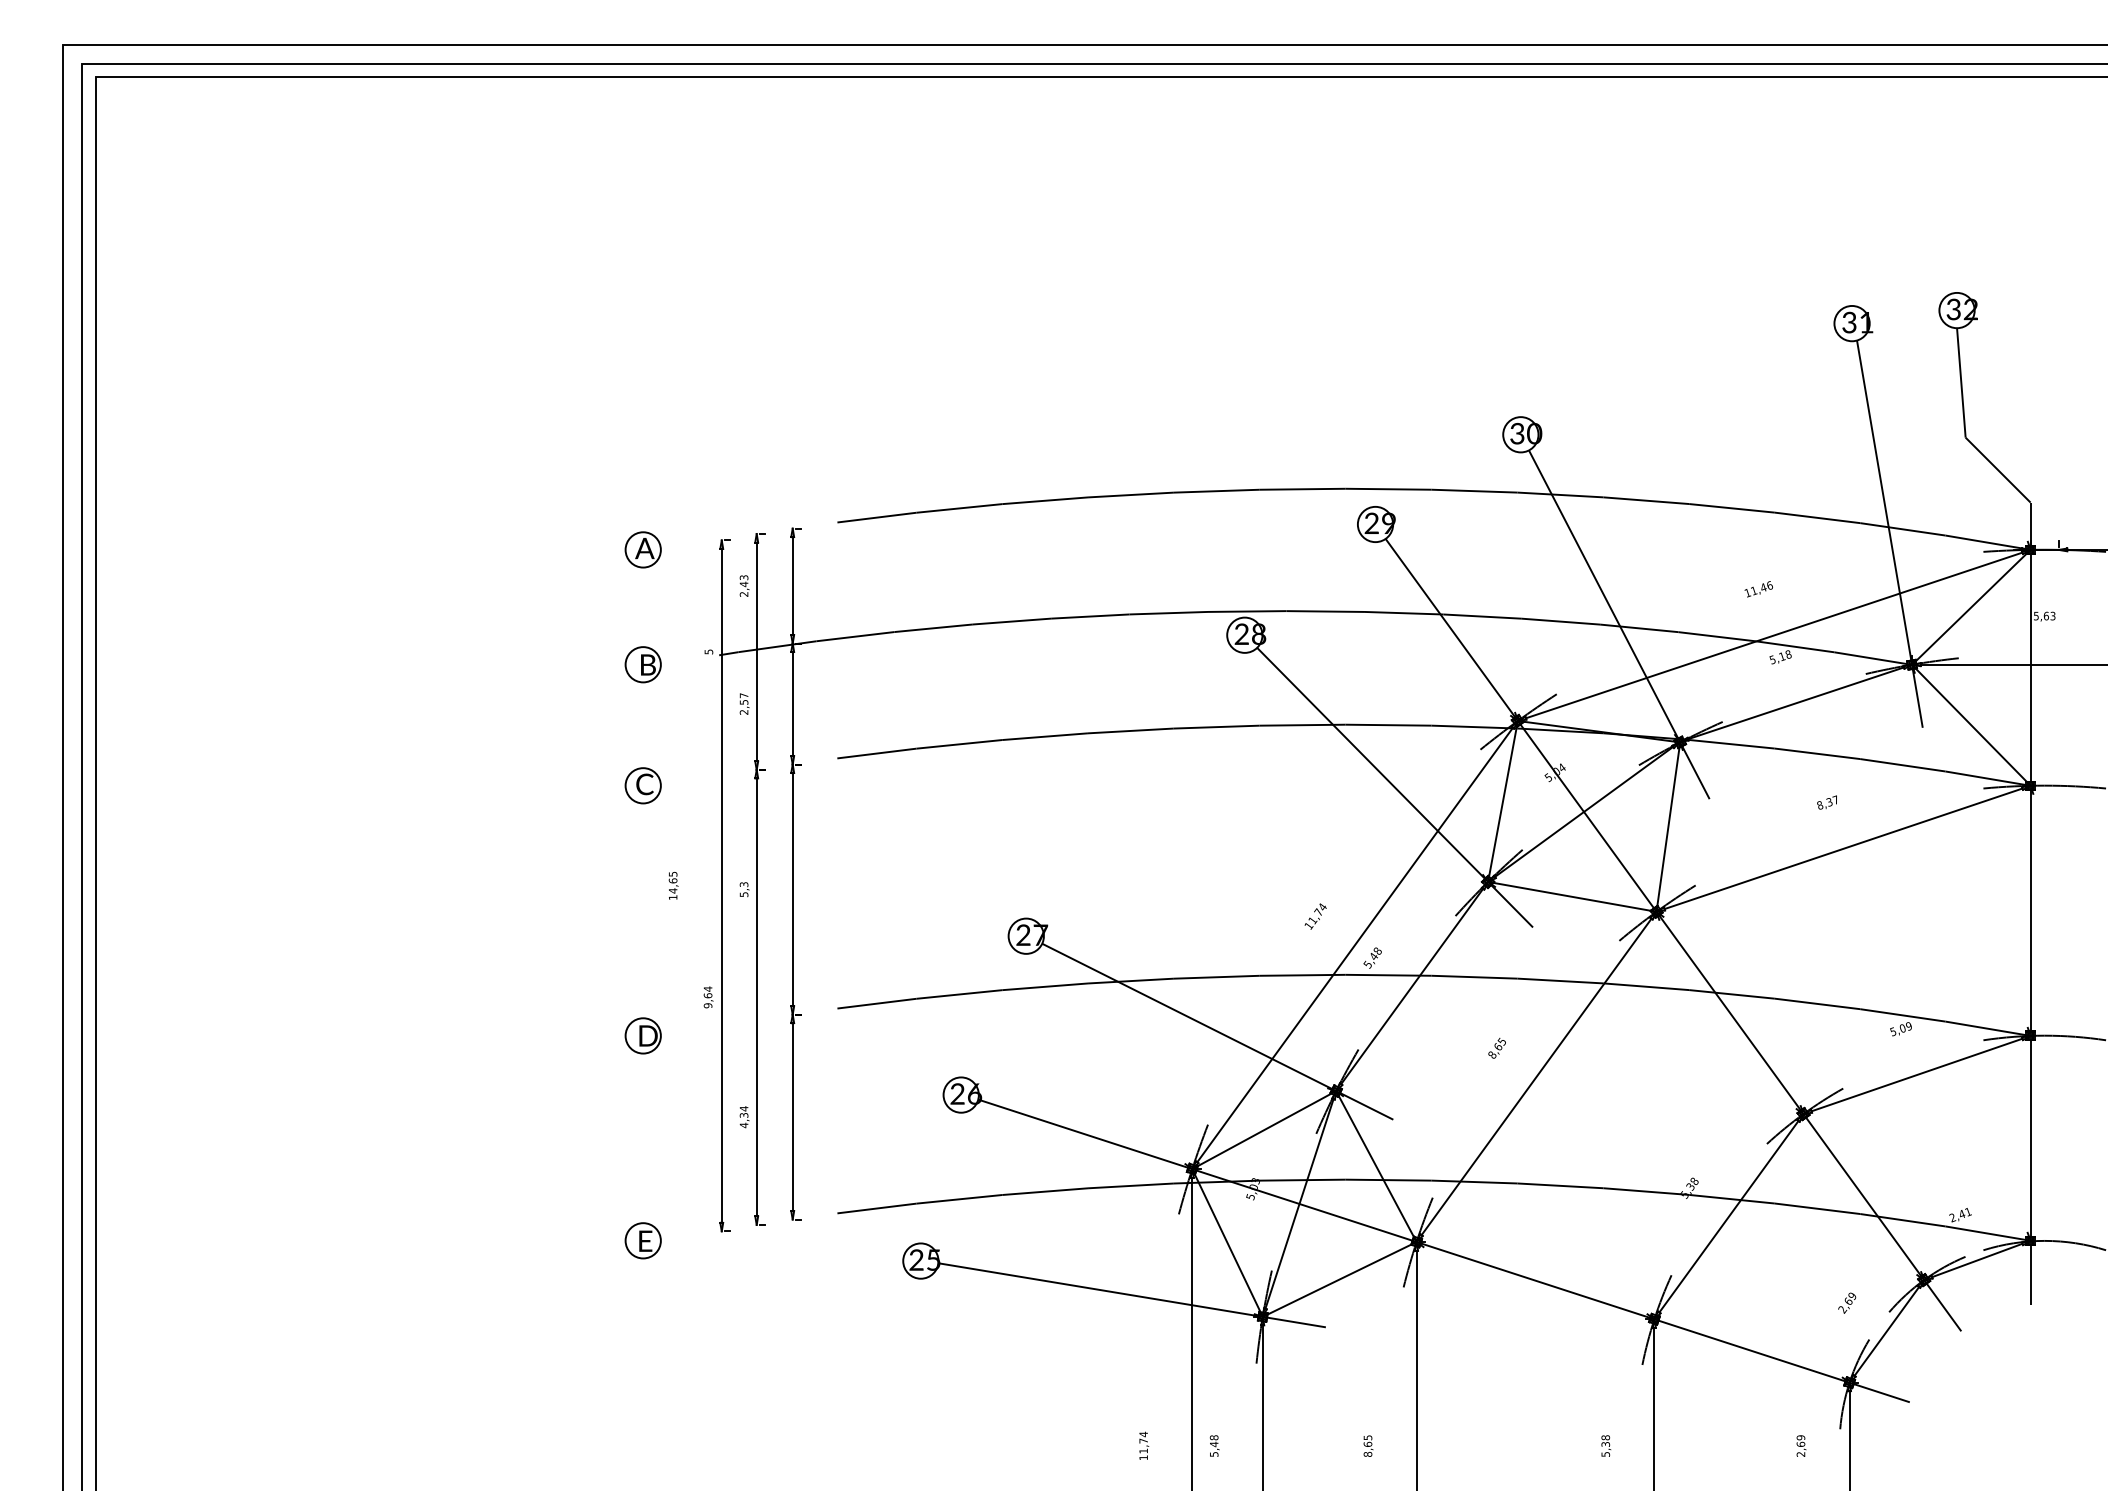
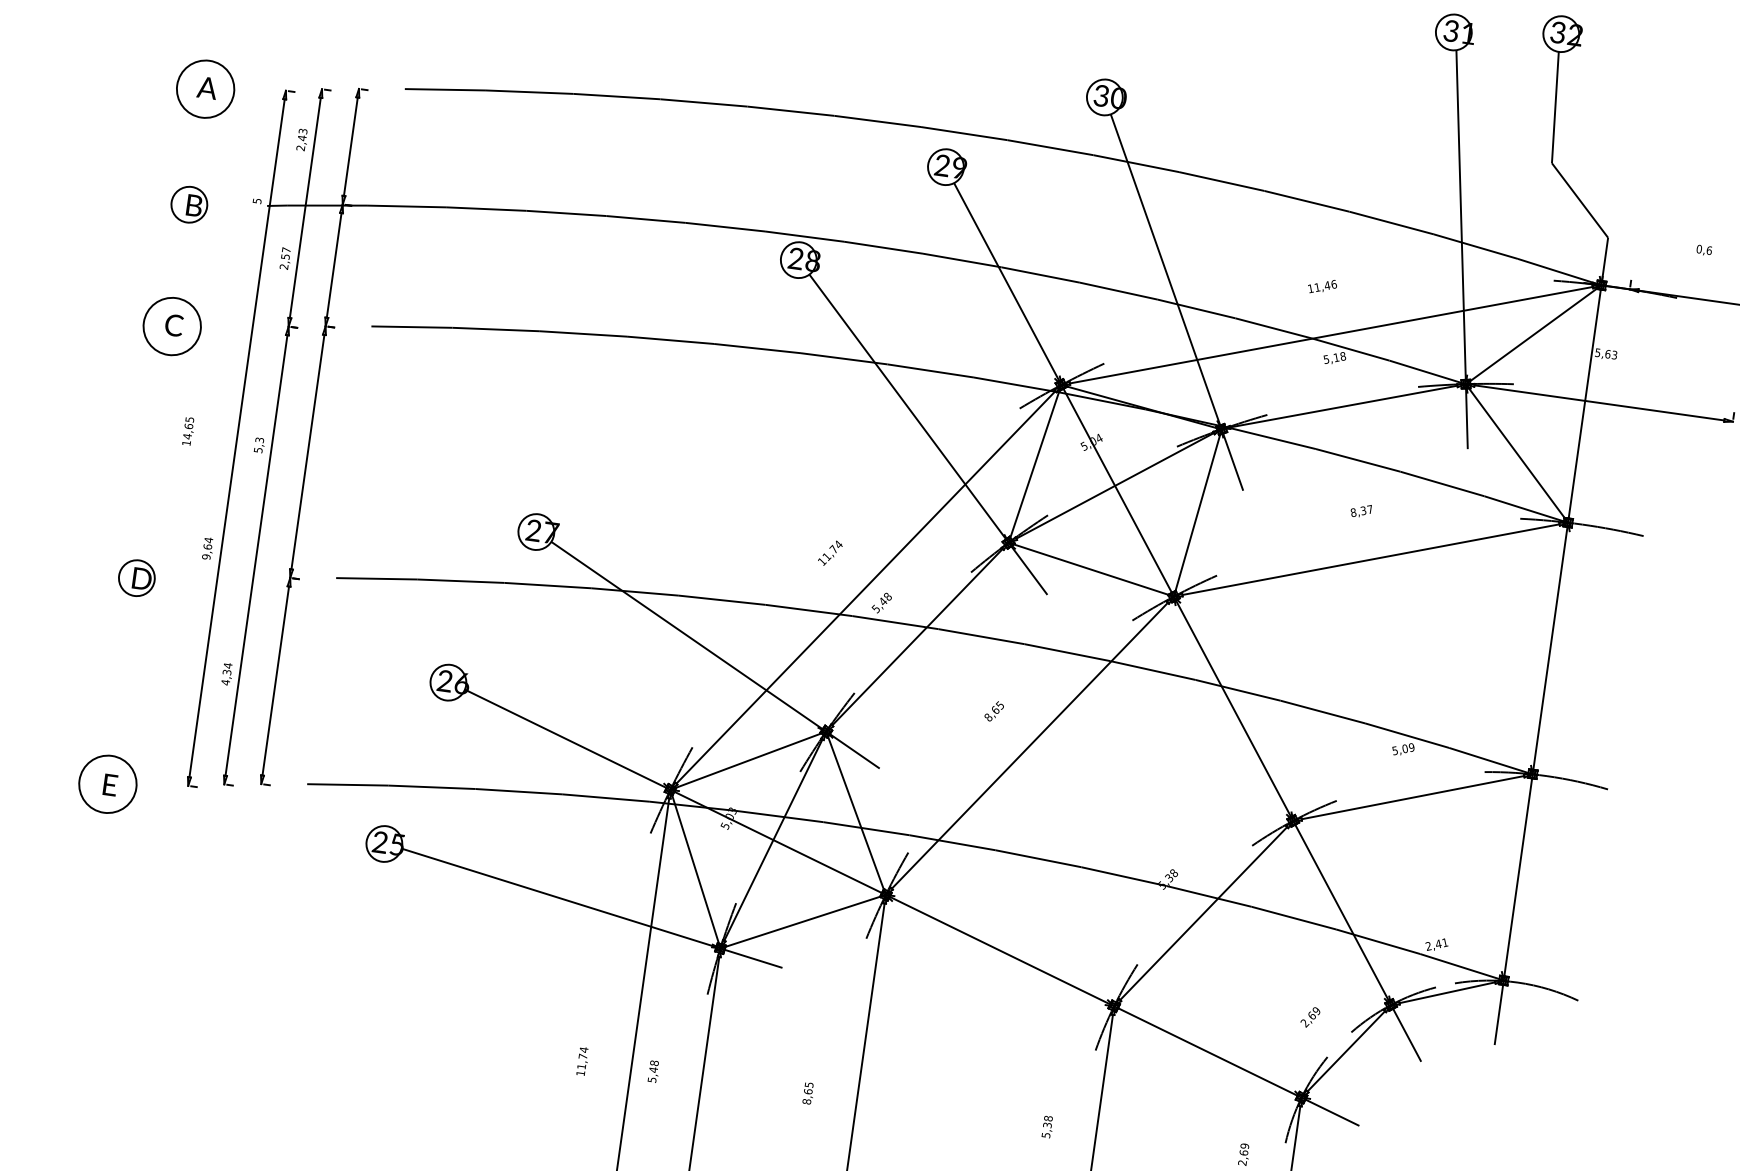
circle: (642, 549) -> (204, 88), size x1.6
circle: (642, 785) -> (171, 326), size x1.6
circle: (642, 1240) -> (107, 783), size x1.6

